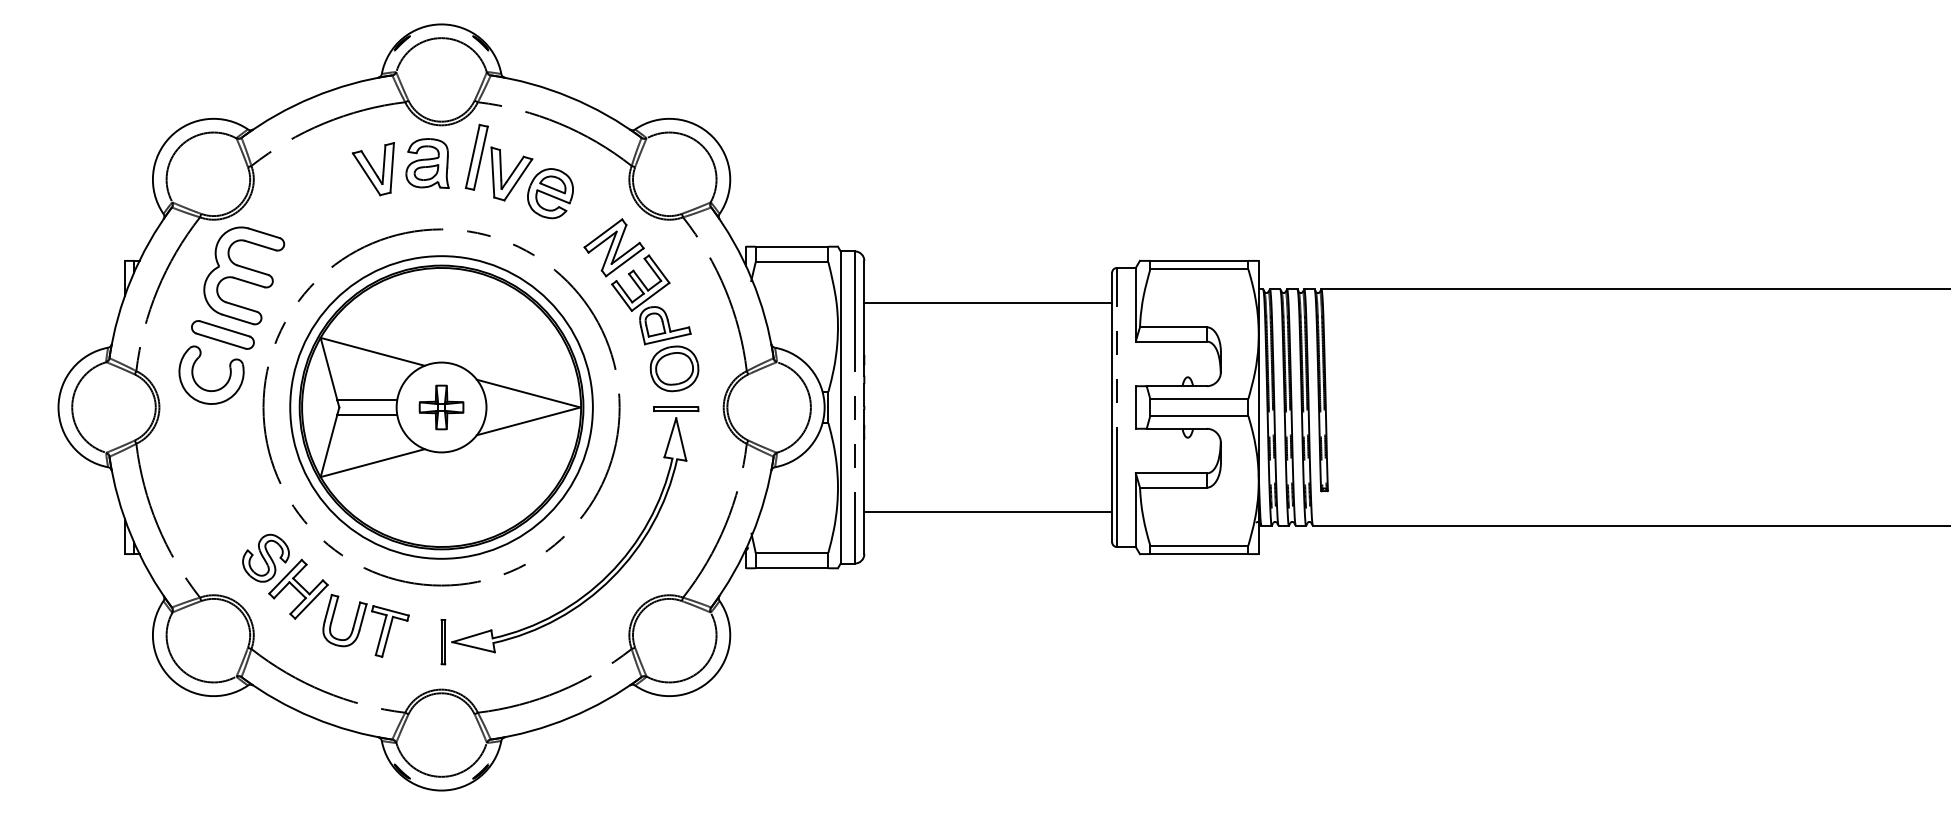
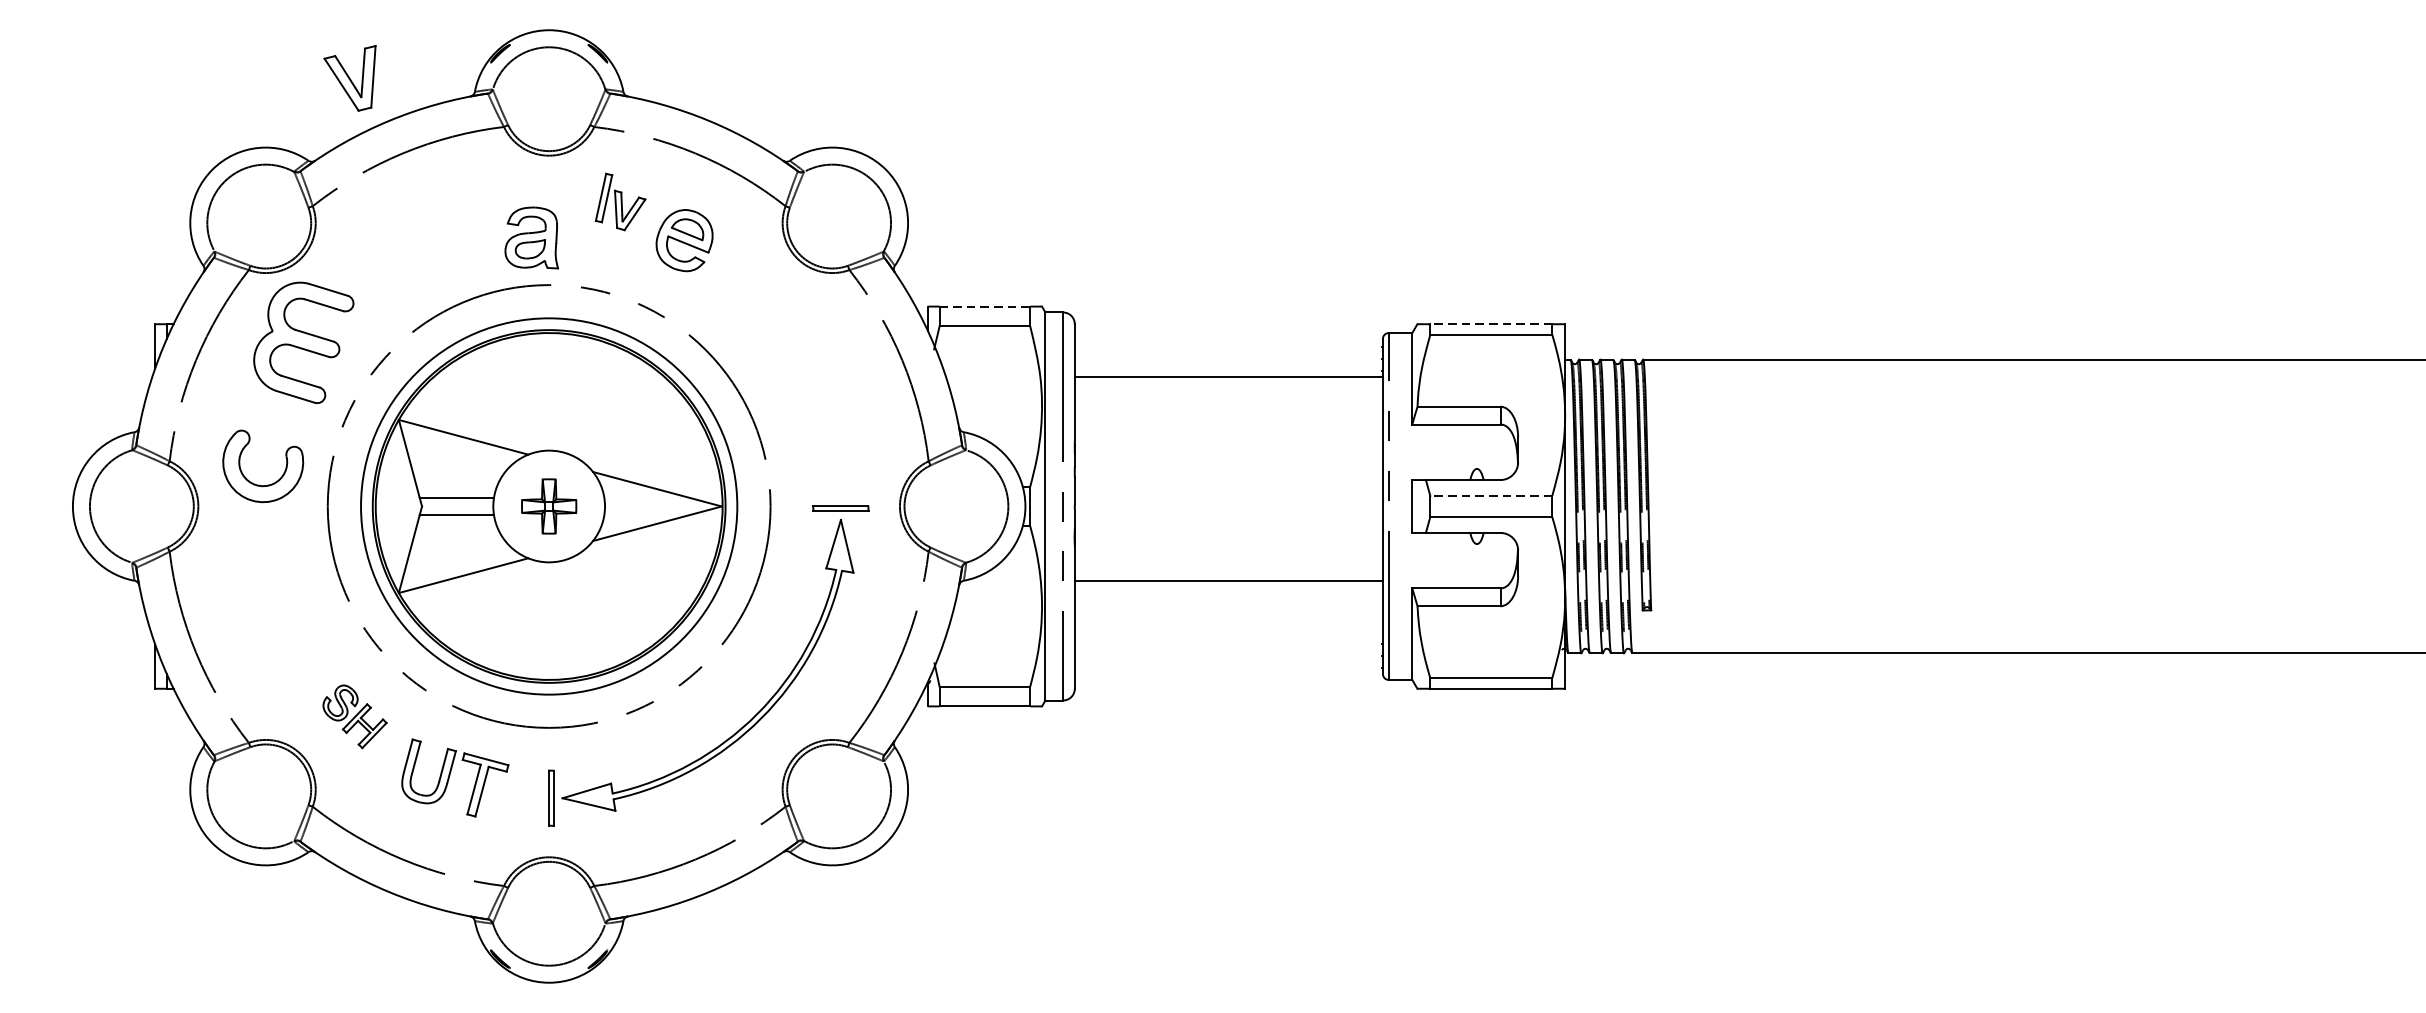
part: (498, 162) -> (619, 201), size x0.6
part: (427, 163) -> (531, 237), moved
part: (372, 169) -> (348, 78), moved
line: (791, 246) -> (984, 306), solid -> dashed
line: (1198, 260) -> (1490, 323), solid -> dashed
part: (641, 305) -> (797, 379), removed
part: (222, 334) -> (276, 415), removed
line: (1198, 398) -> (1490, 495), solid -> dashed
line: (988, 511) -> (1229, 581), moved
part: (285, 576) -> (355, 716), size x0.6

